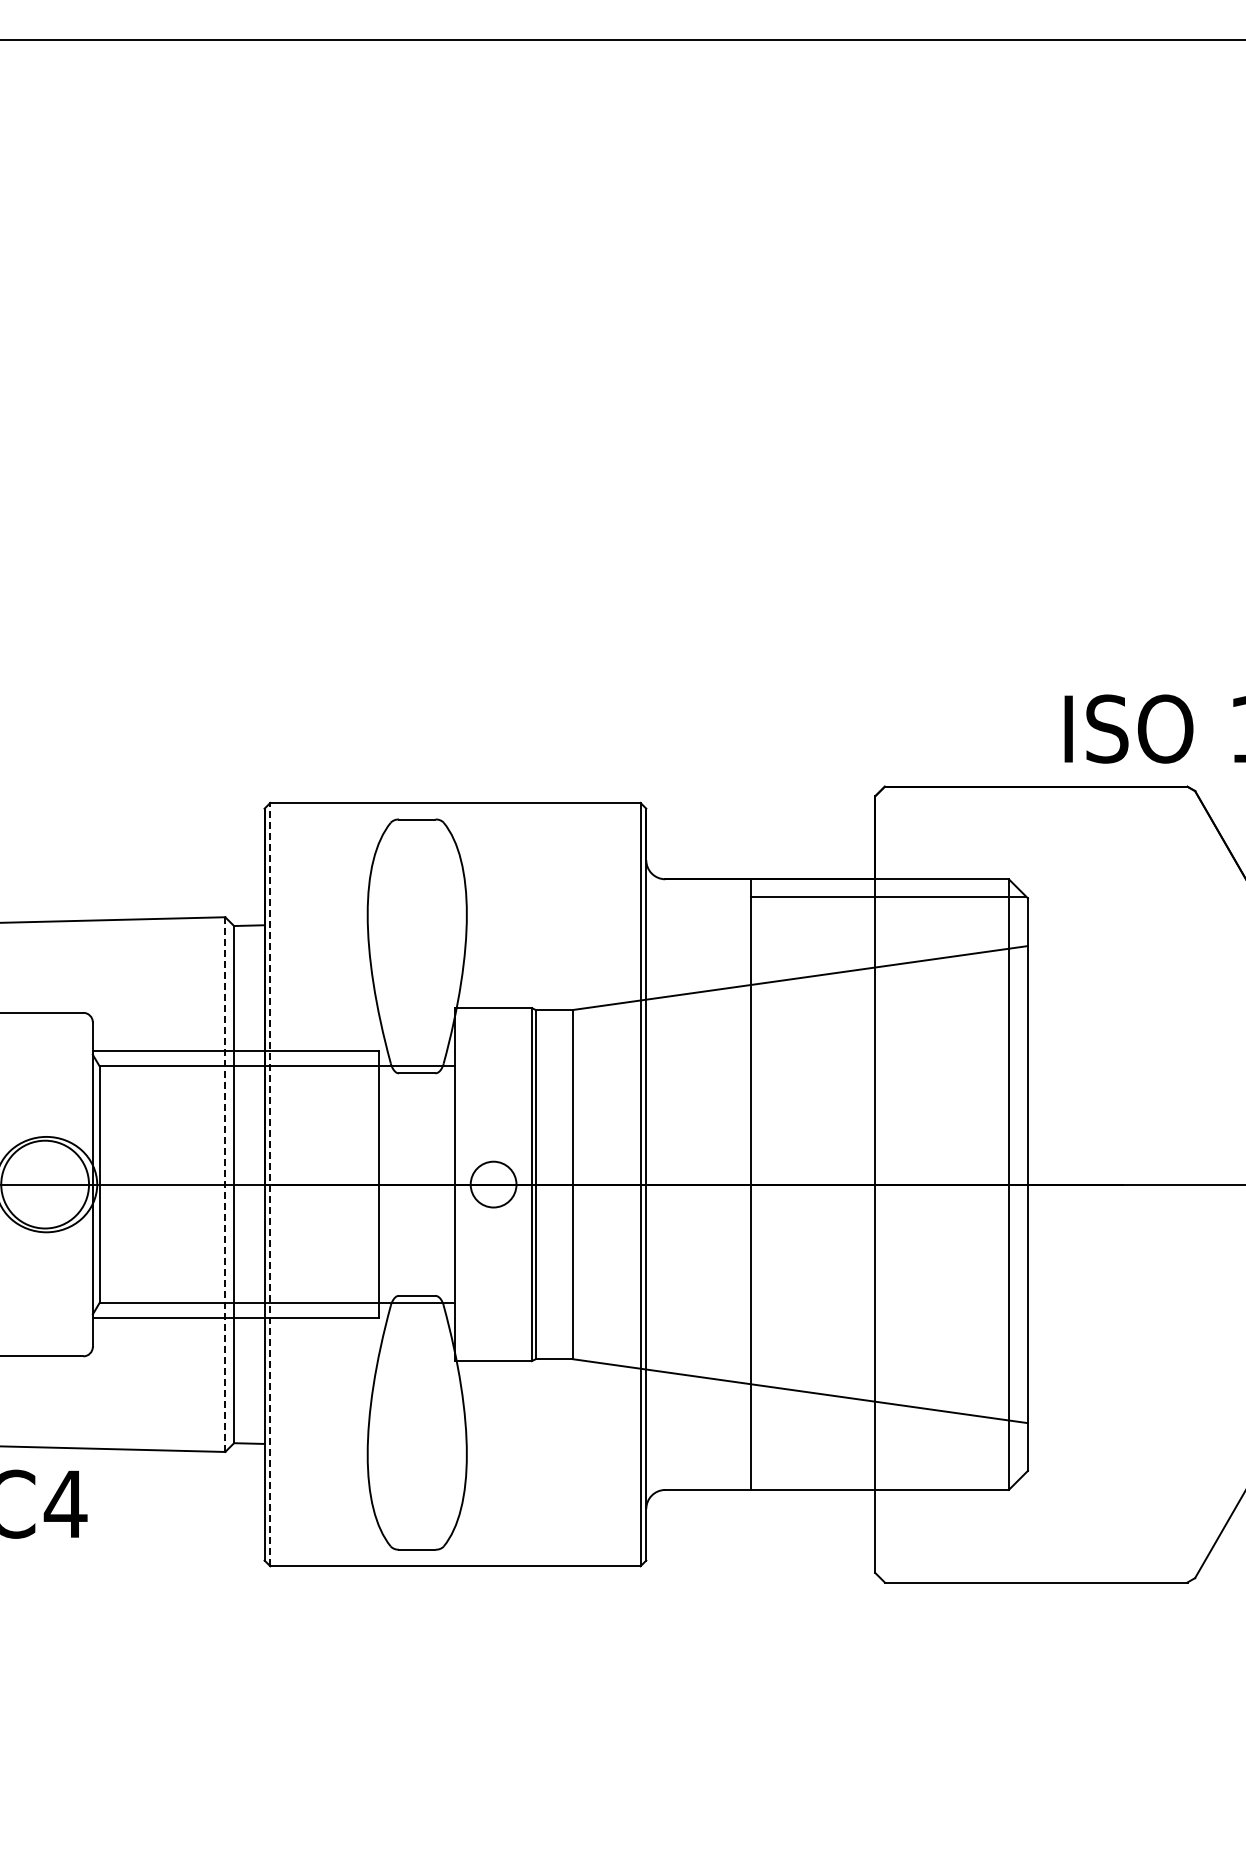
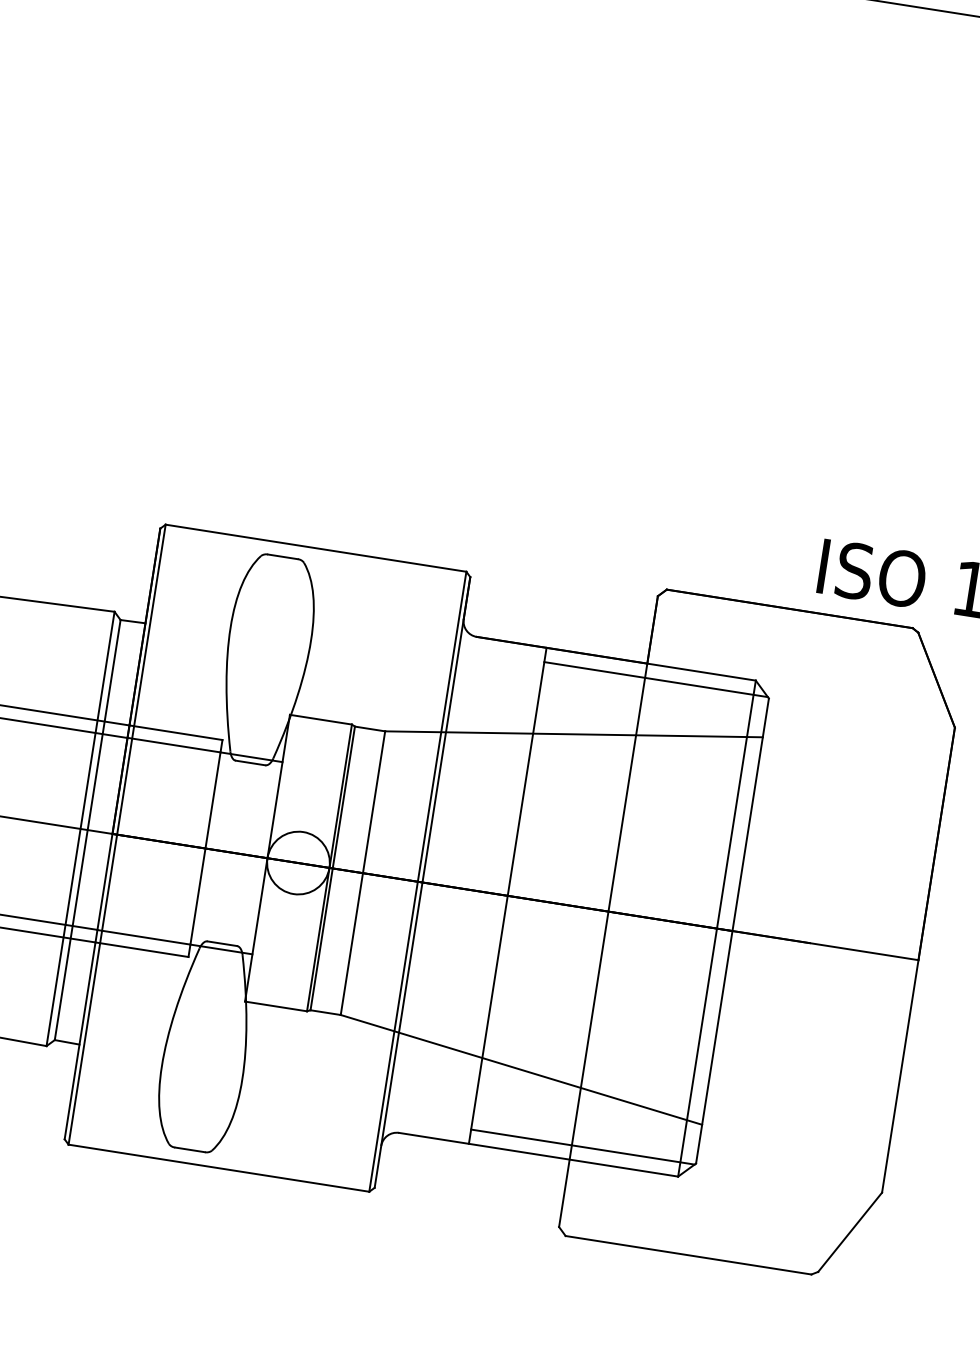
line: (270, 1184) -> (117, 834), dashed -> solid
circle: (493, 1184) -> (298, 862), size x1.67
line: (225, 1185) -> (80, 829), dashed -> solid
line: (888, 1472) -> (582, 1147), added

